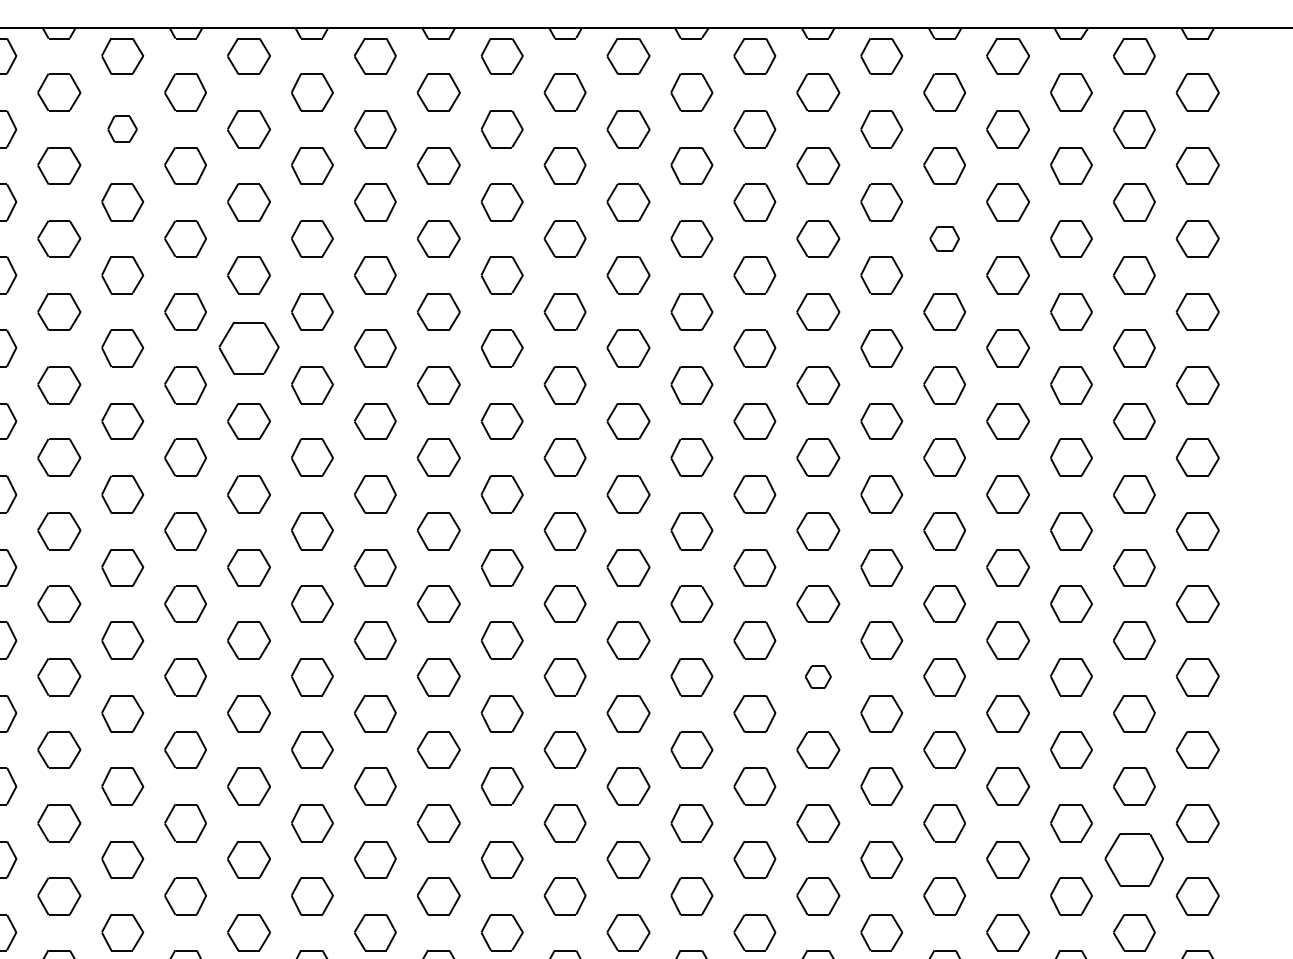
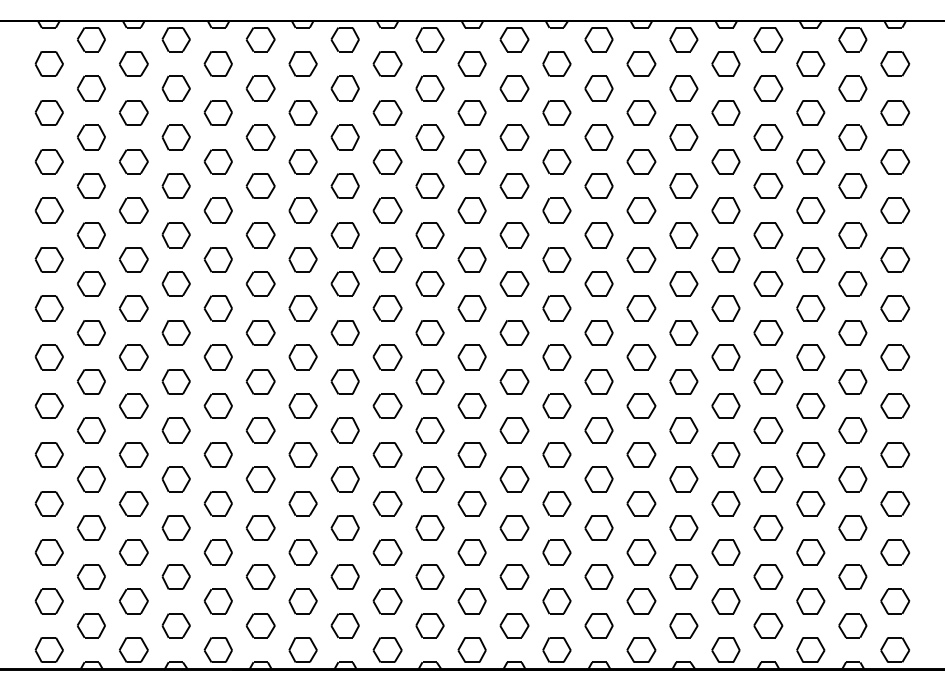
part: (121, 129) -> (175, 88), size x1.43
part: (943, 238) -> (725, 161), size x1.43
part: (248, 348) -> (260, 235), size x0.71
part: (818, 676) -> (641, 454), size x1.67
part: (1133, 858) -> (852, 576), size x0.71

